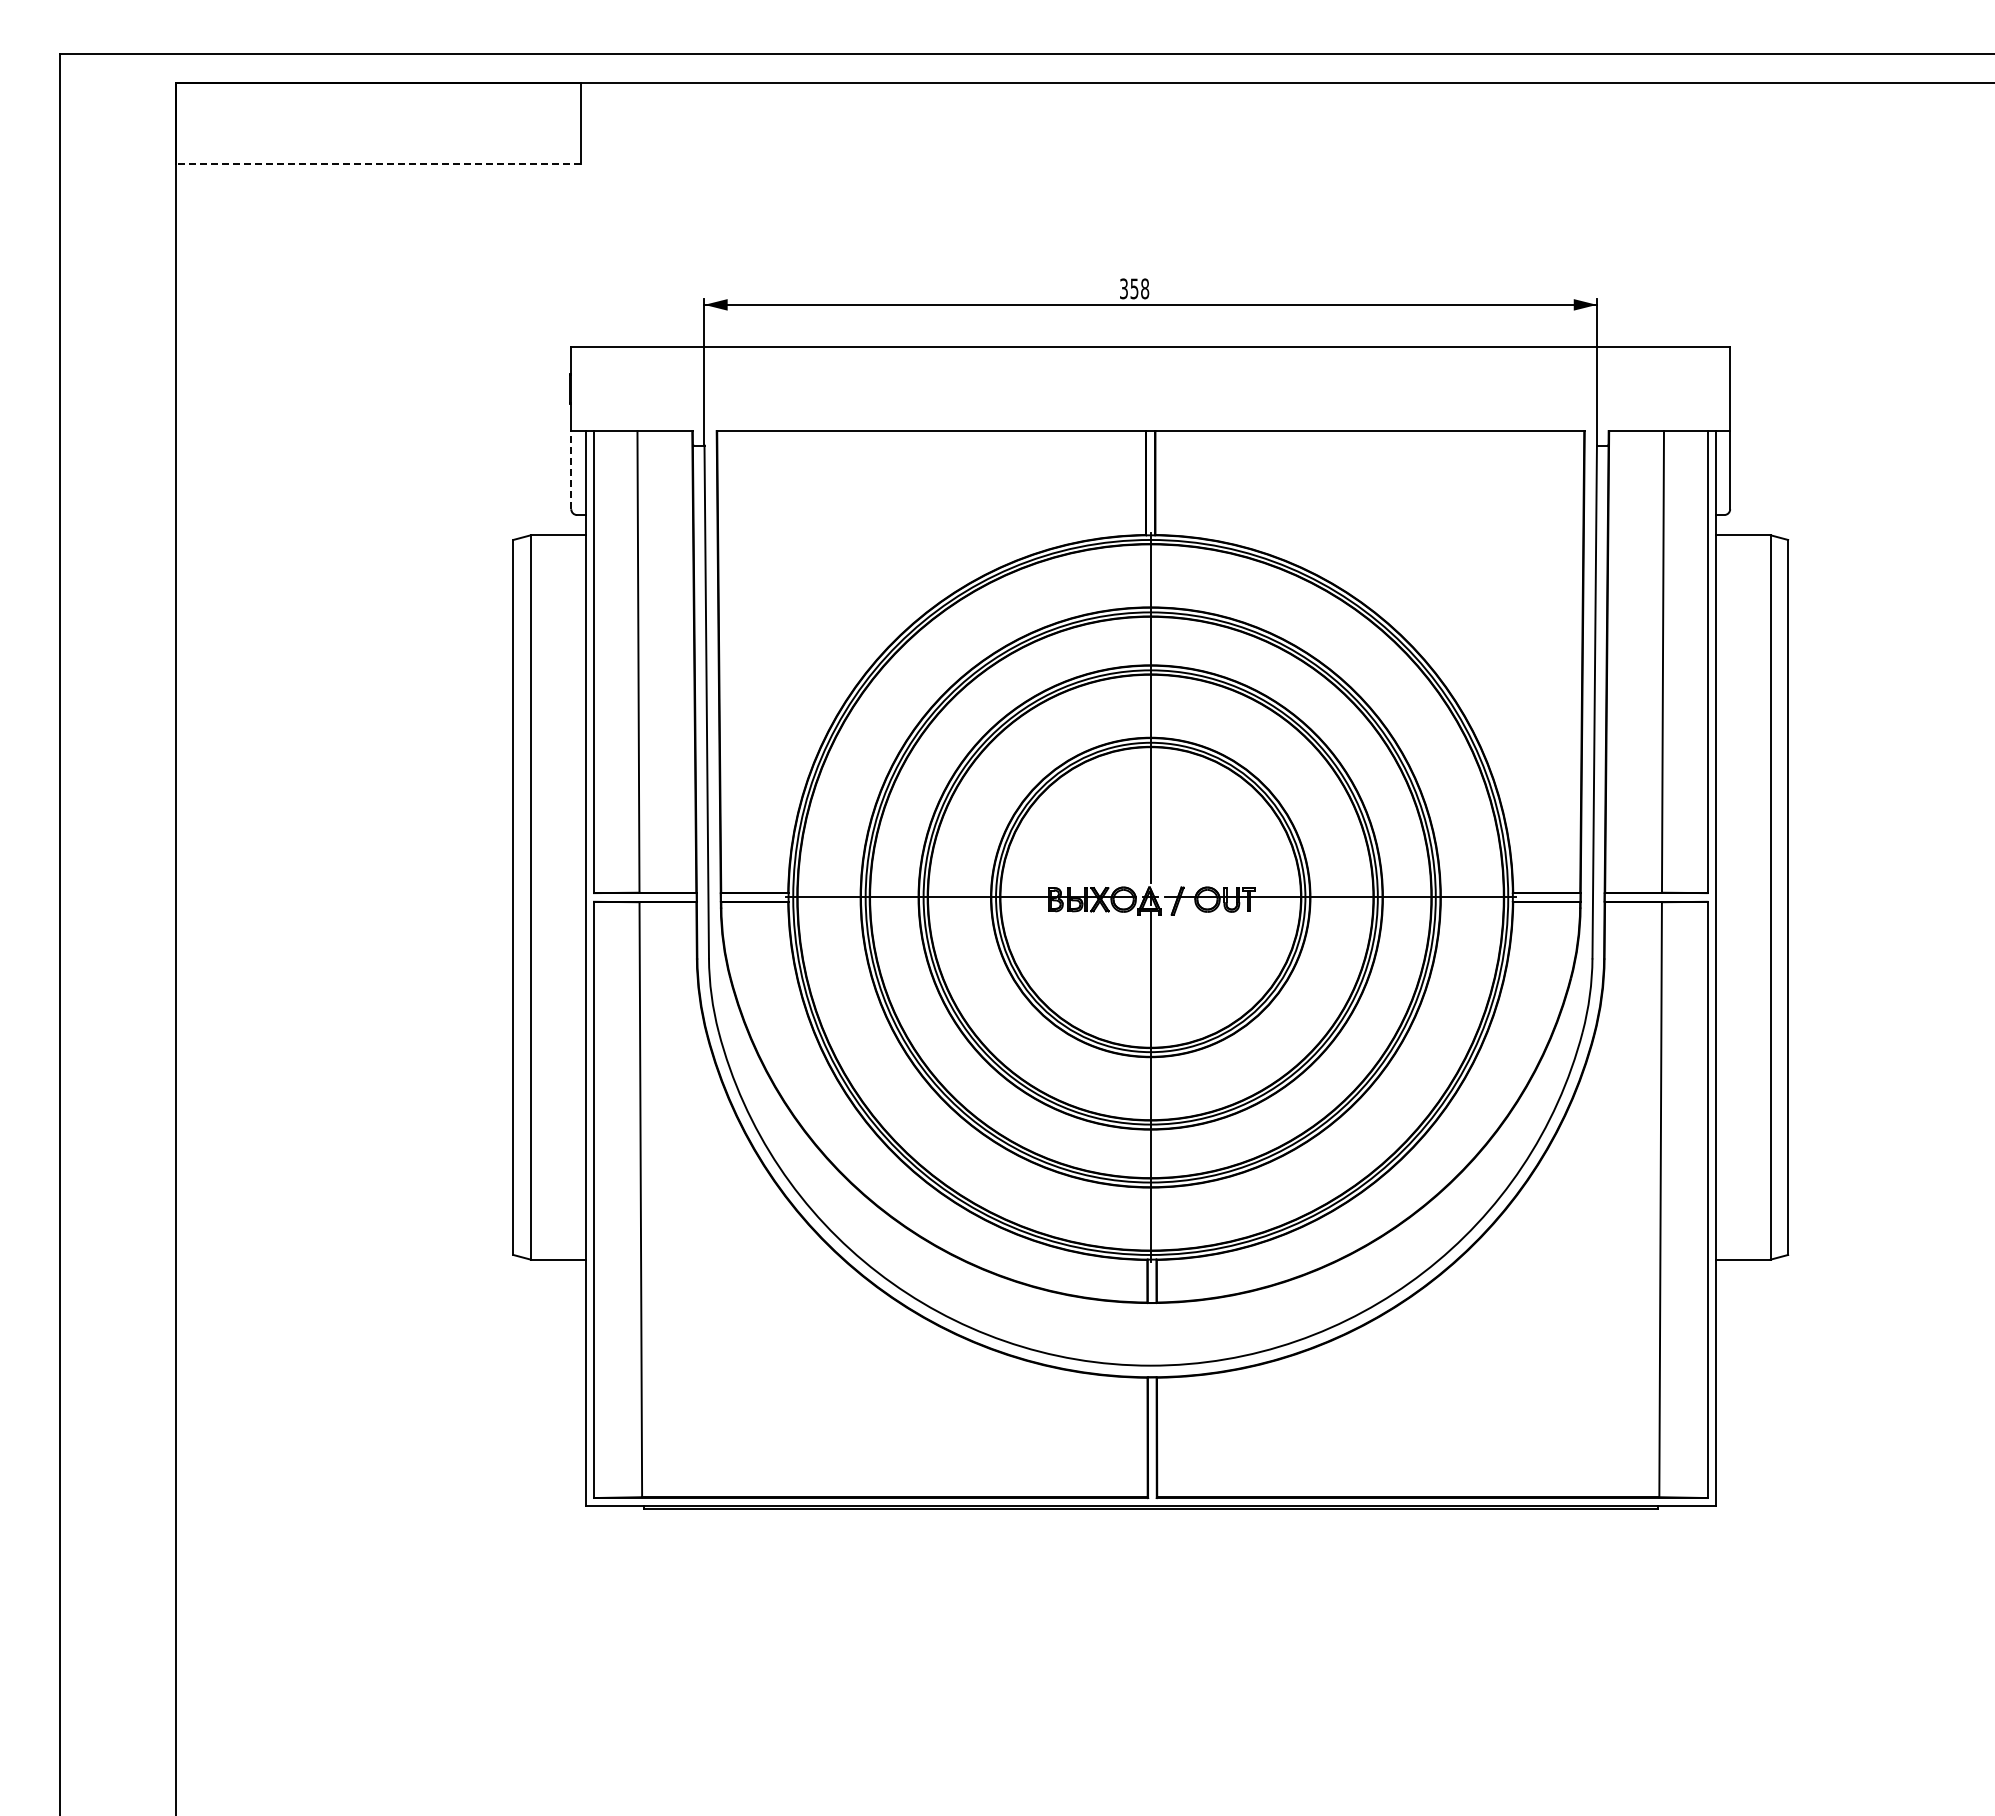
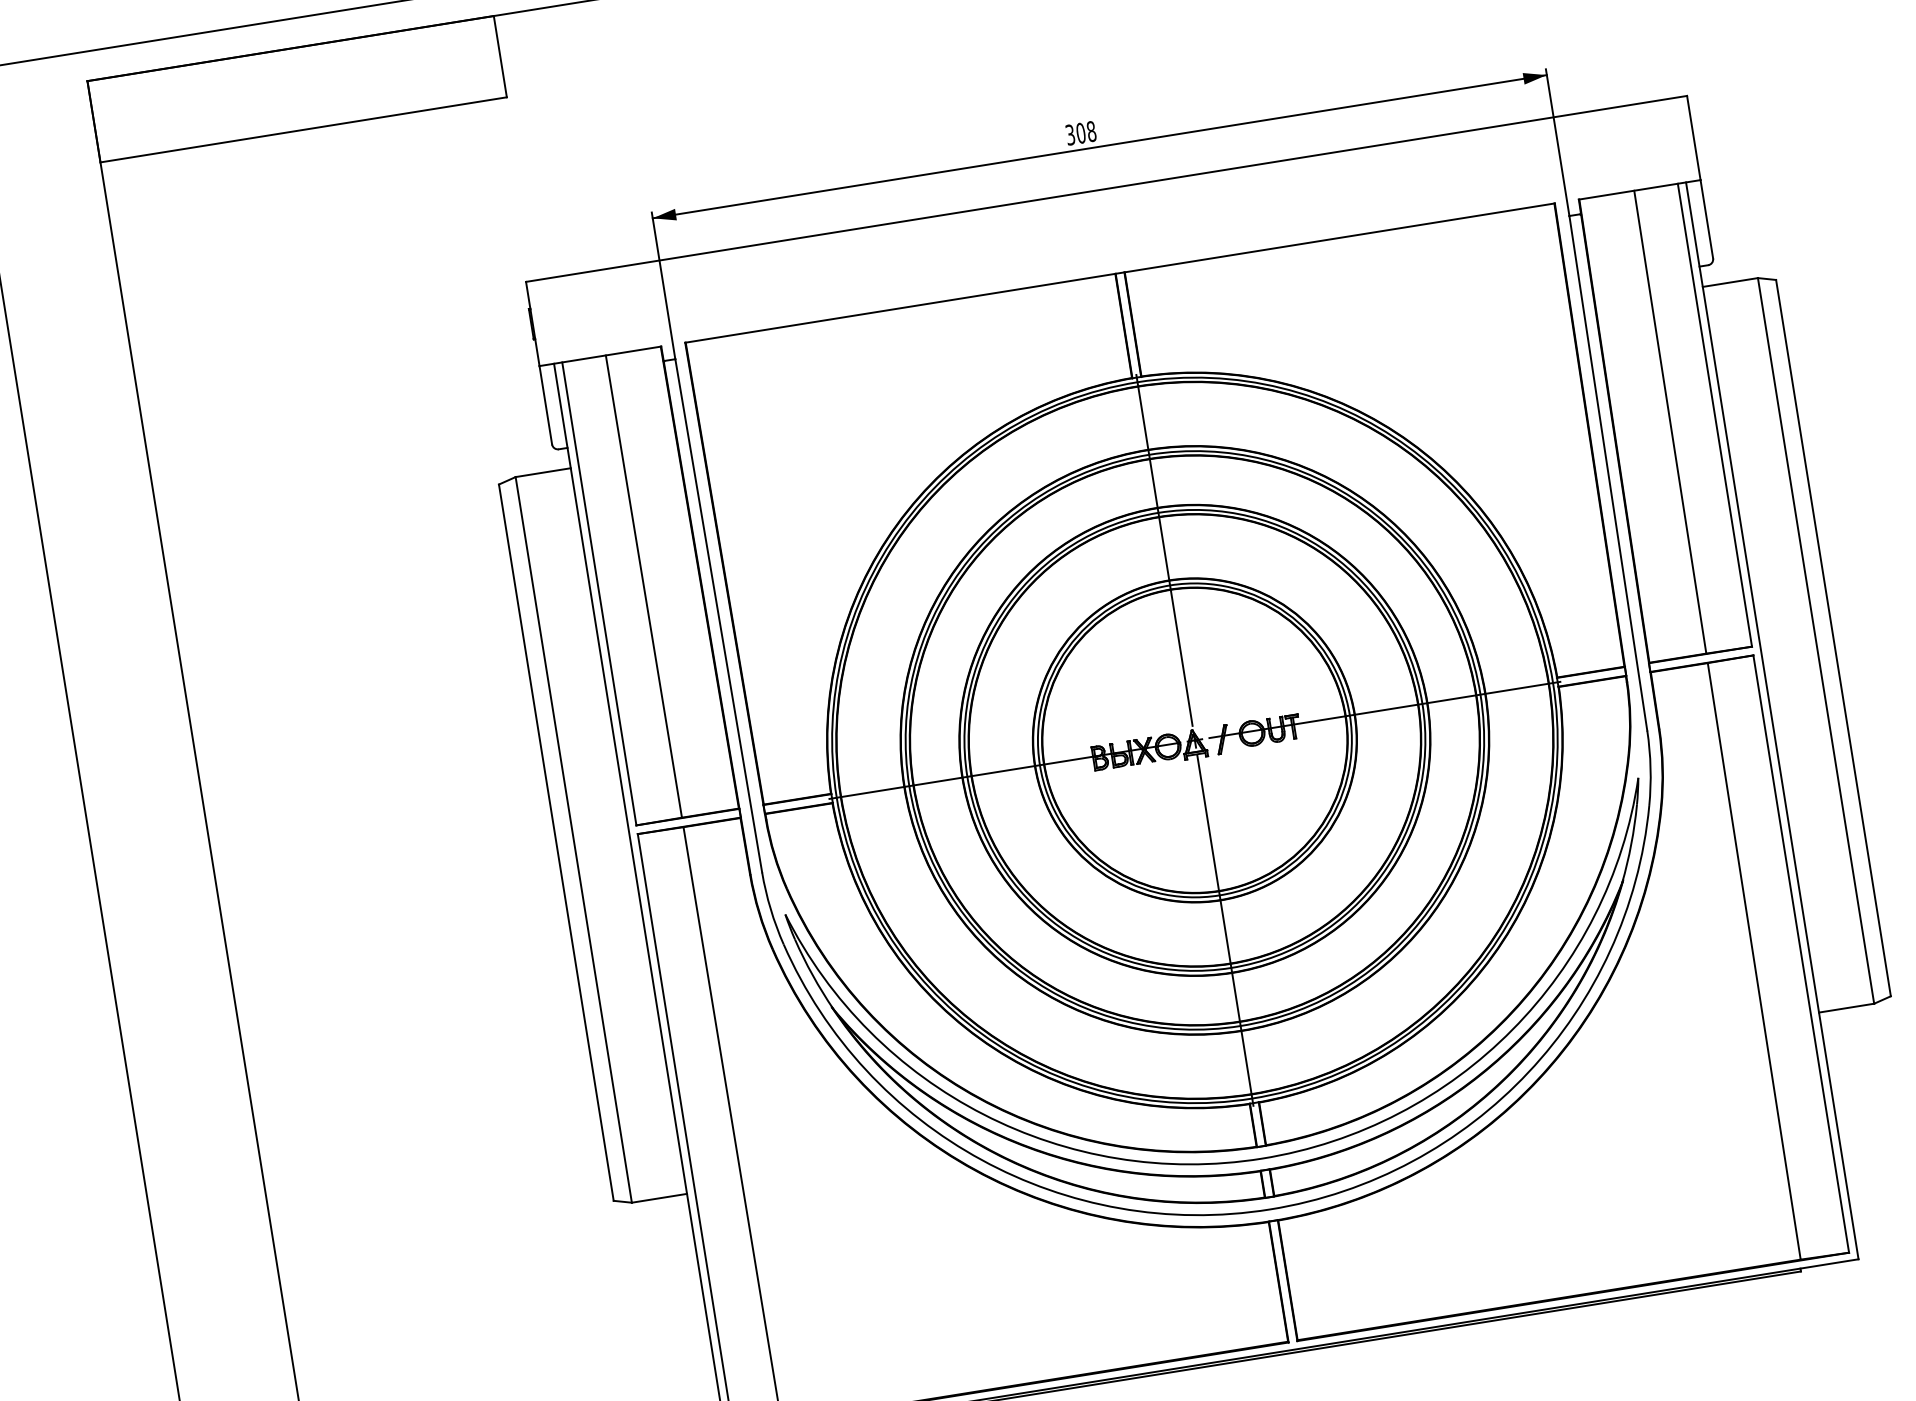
line: (378, 164) -> (303, 130), dashed -> solid
text: (1134, 288) -> (1080, 132), 358 -> 308
line: (571, 469) -> (545, 404), dashed -> solid
part: (1139, 1313) -> (1250, 1158), added

